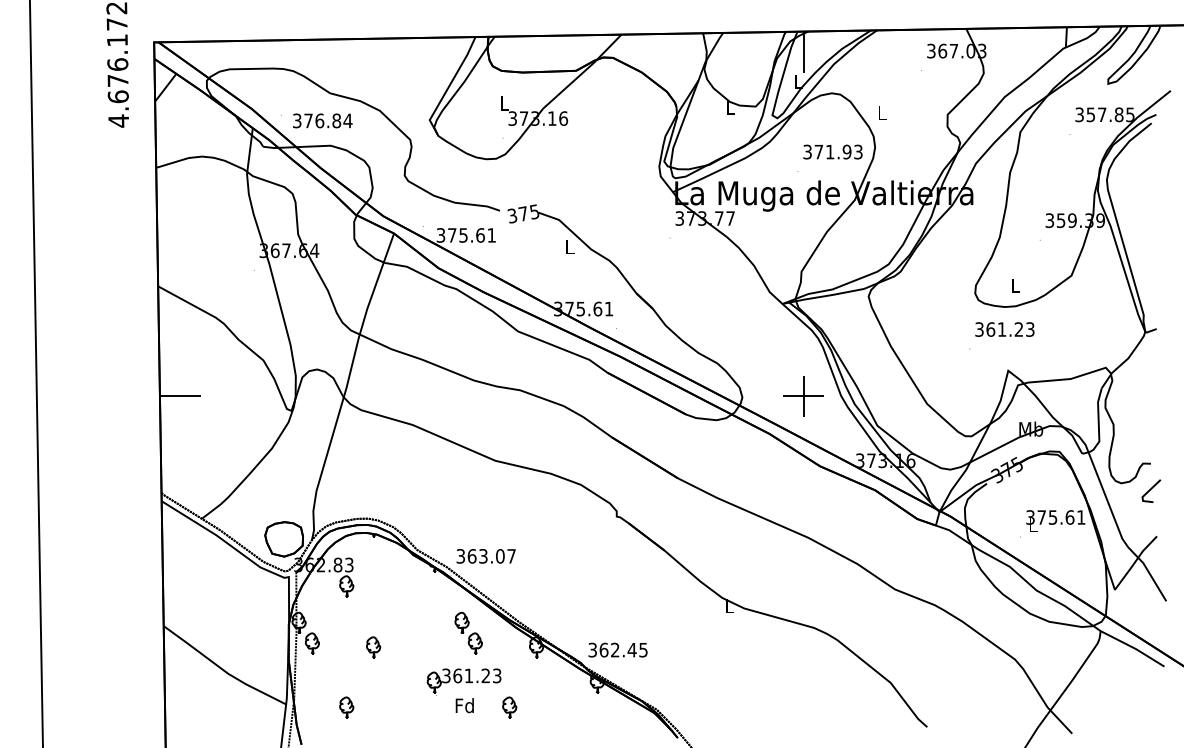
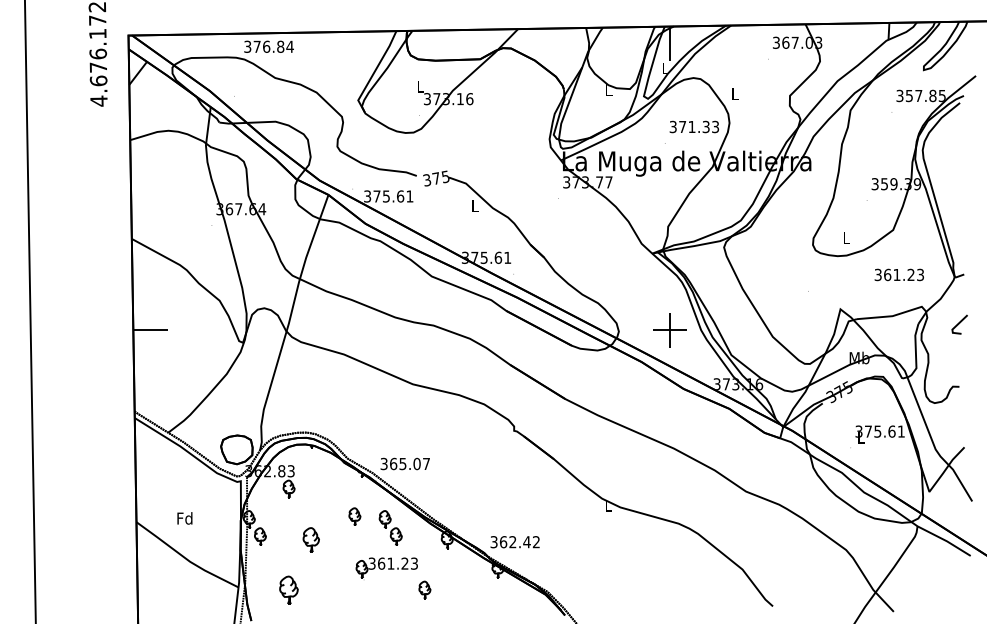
text: (322, 120) -> (268, 46), moved
text: (846, 151) -> (705, 126), 371.93 -> 371.33
text: (1004, 329) -> (899, 274), moved
line: (1151, 489) -> (959, 323), moved
text: (483, 555) -> (403, 463), 363.07 -> 365.07
part: (425, 619) -> (354, 516), added
part: (373, 647) -> (311, 539), size x1.4
text: (643, 649) -> (536, 541), 362.45 -> 362.42
text: (464, 705) -> (184, 518), moved
part: (346, 707) -> (288, 590), size x1.6

